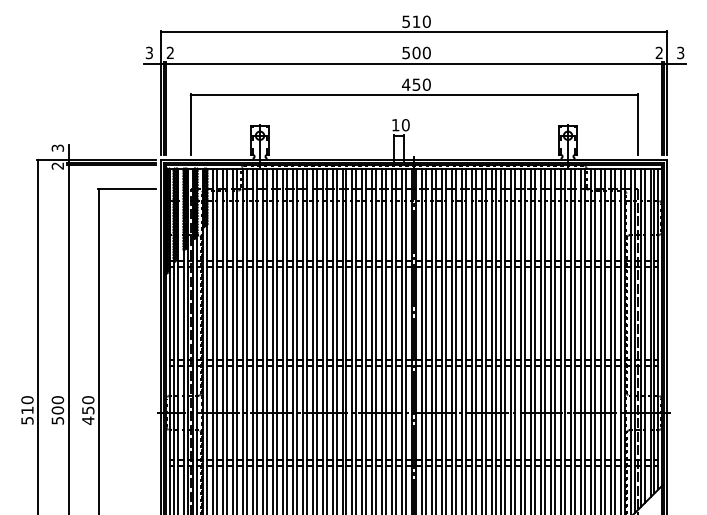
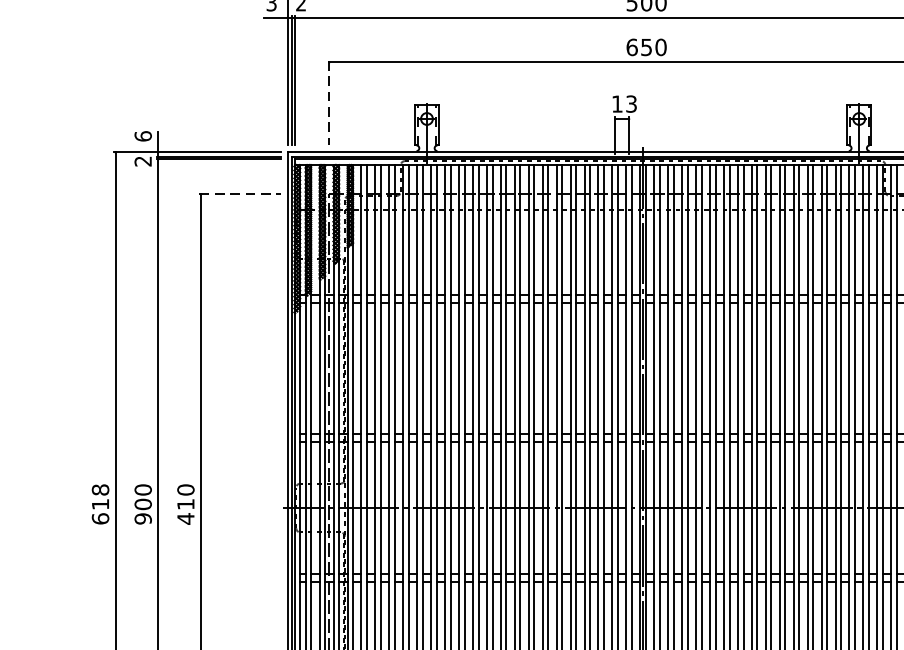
text: (406, 84) -> (632, 47), 450 -> 650
line: (190, 124) -> (329, 103), solid -> dashed
text: (405, 125) -> (631, 104), 10 -> 13
text: (57, 147) -> (142, 135), 3 -> 6
line: (126, 189) -> (239, 194), solid -> dashed
text: (27, 410) -> (100, 504), 510 -> 618
text: (88, 410) -> (186, 504), 450 -> 410
text: (57, 420) -> (142, 518), 500 -> 900

